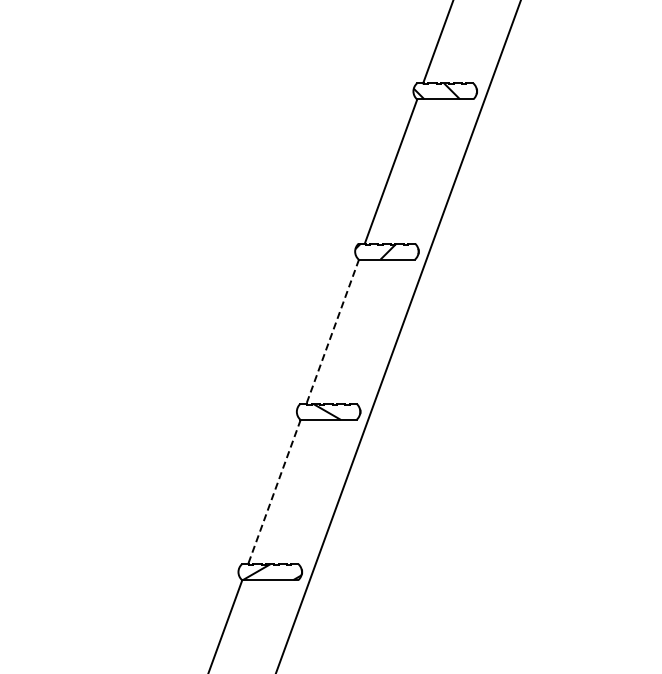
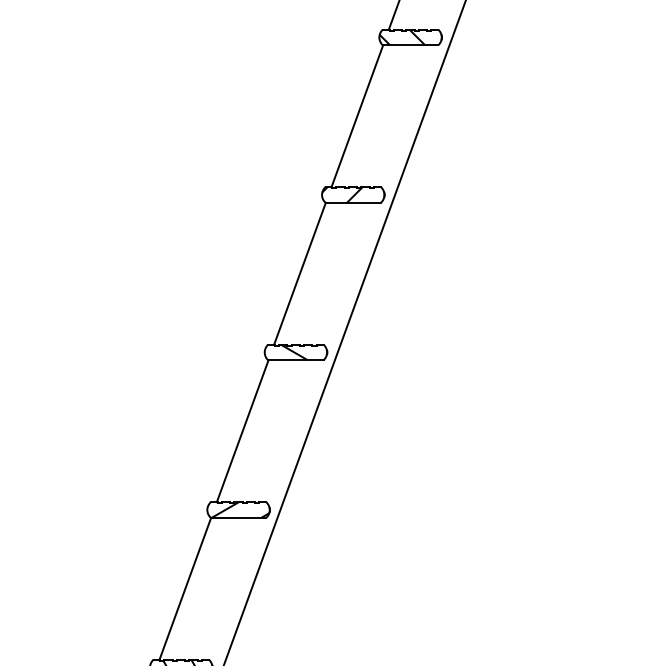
line: (333, 331) -> (300, 273), dashed -> solid
line: (274, 492) -> (242, 431), dashed -> solid

